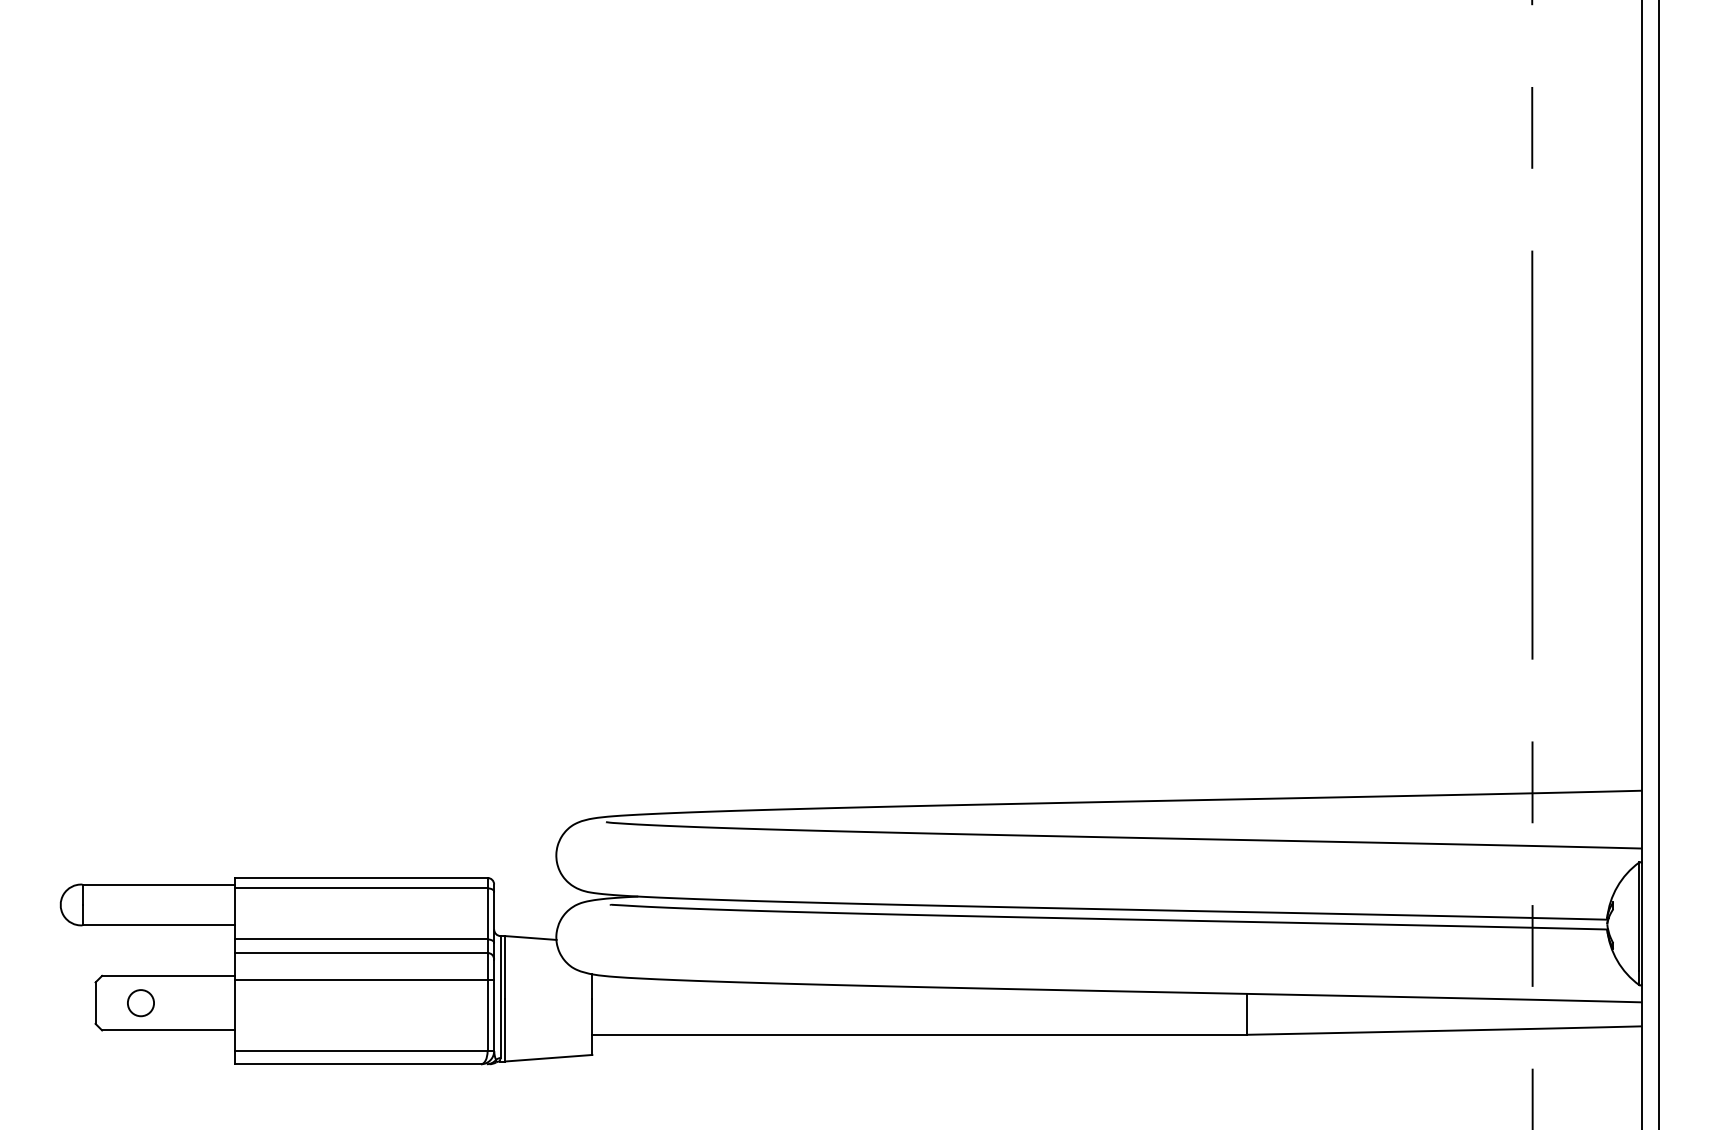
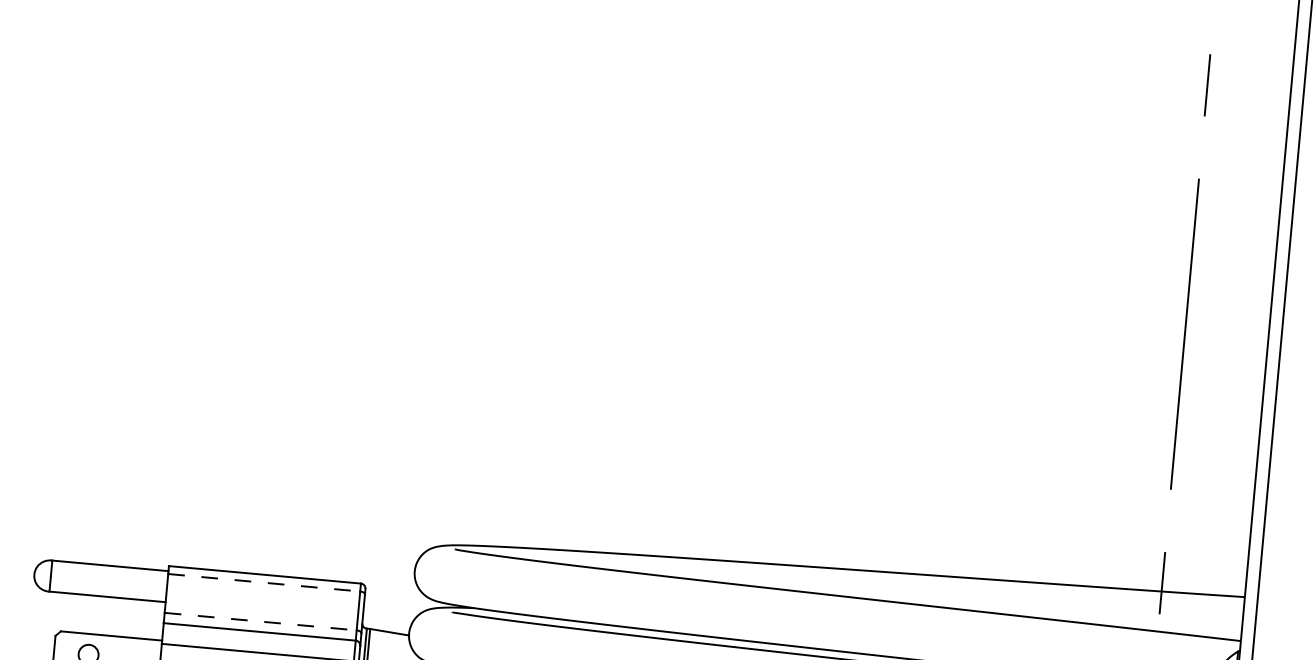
line: (361, 888) -> (264, 582), solid -> dashed
line: (361, 939) -> (260, 621), solid -> dashed

